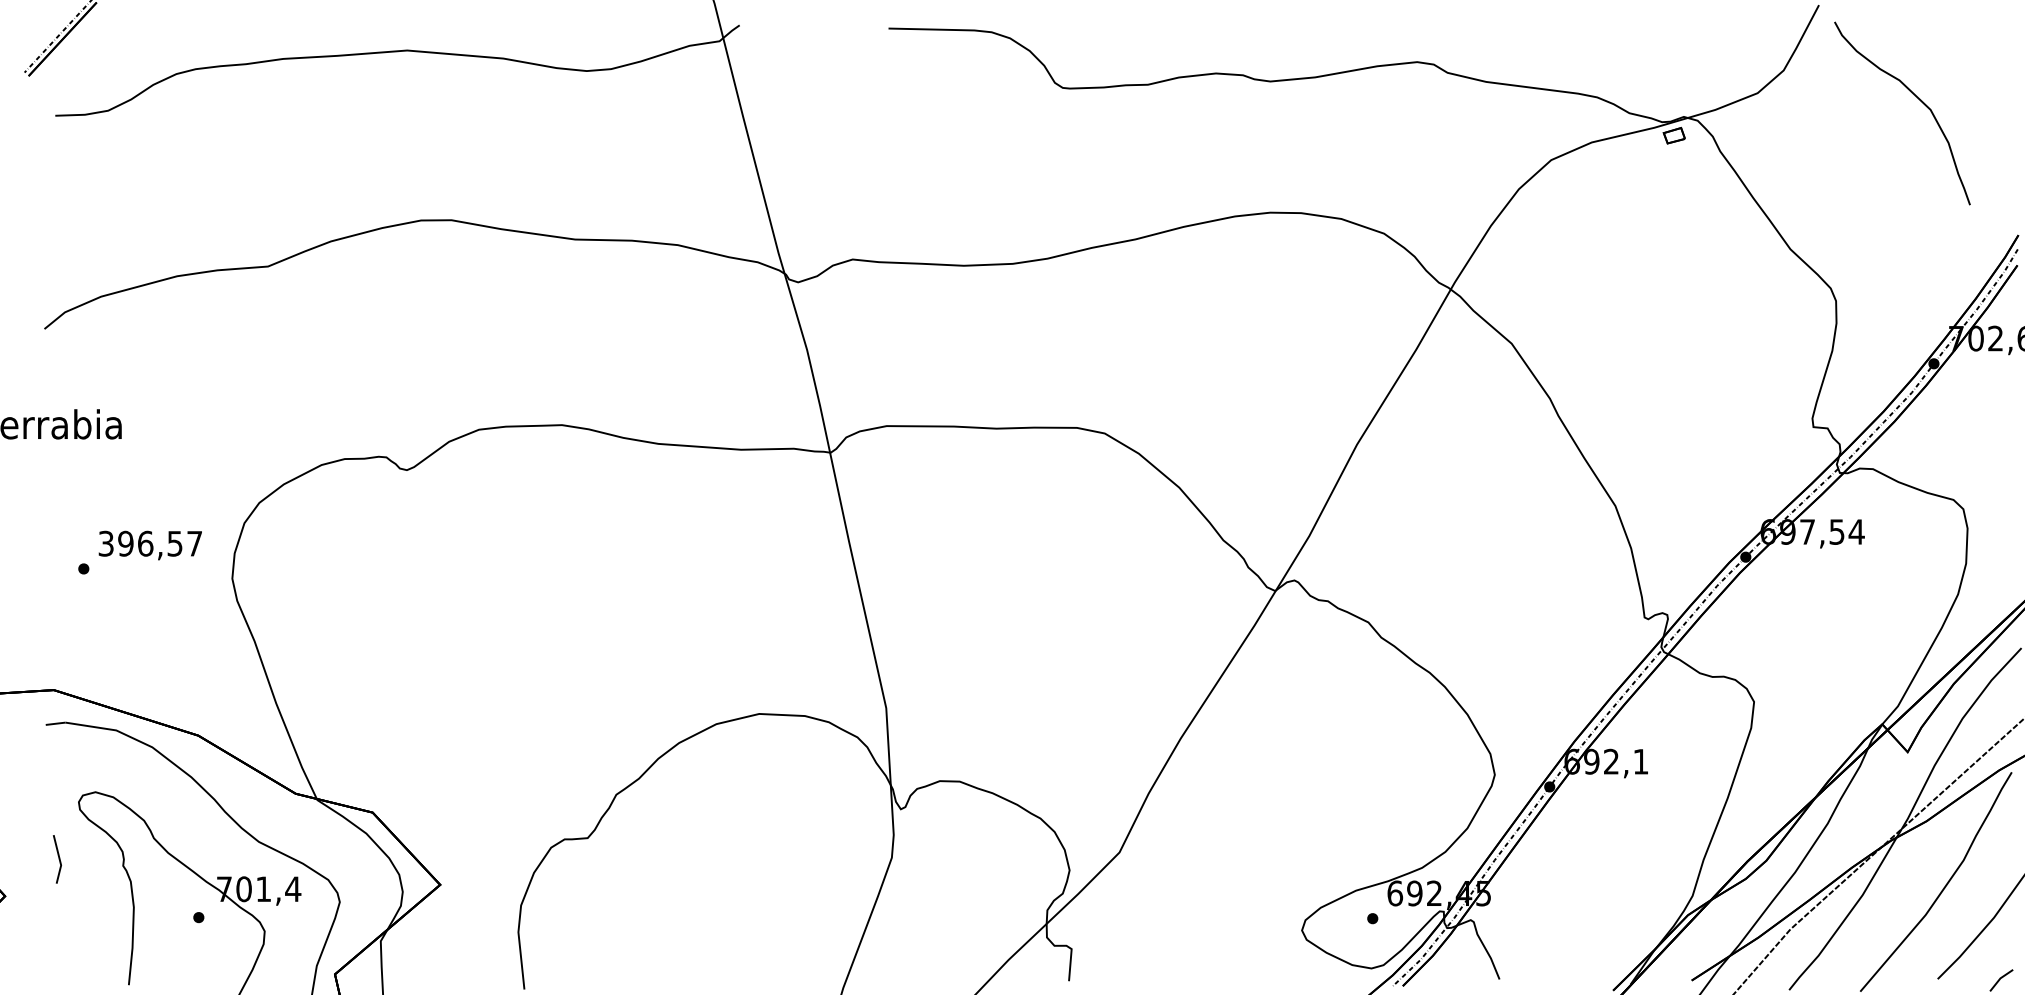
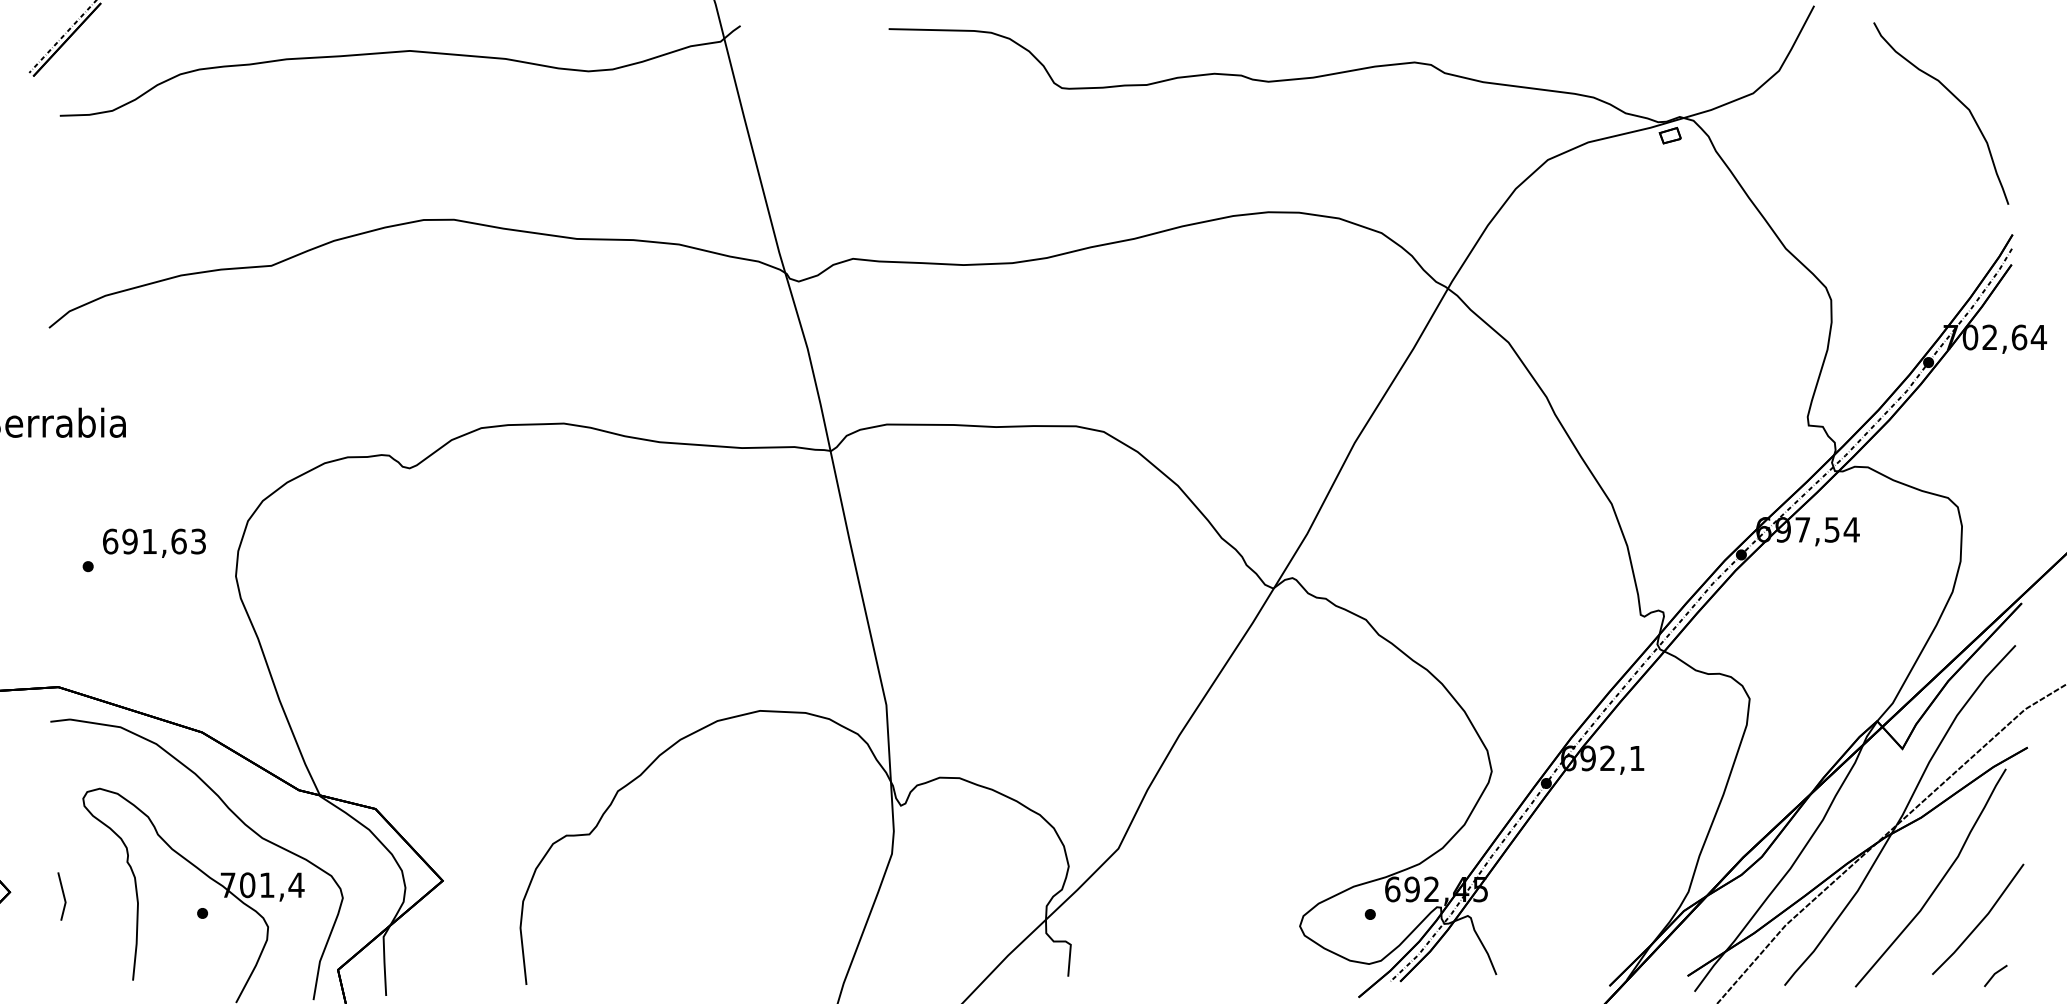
curve: (1916, 98) -> (1955, 98), moved
text: (150, 543) -> (154, 541), 396,57 -> 691,63
line: (58, 859) -> (63, 896), moved

